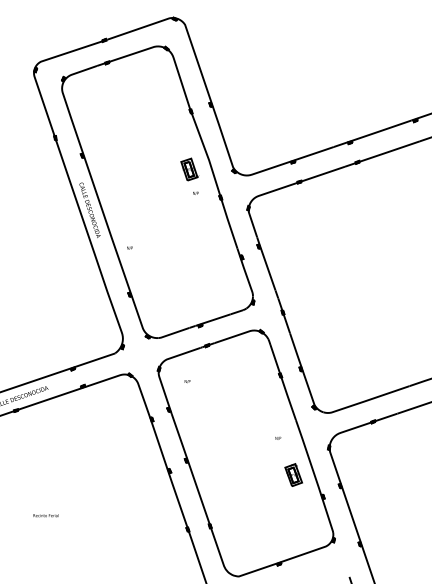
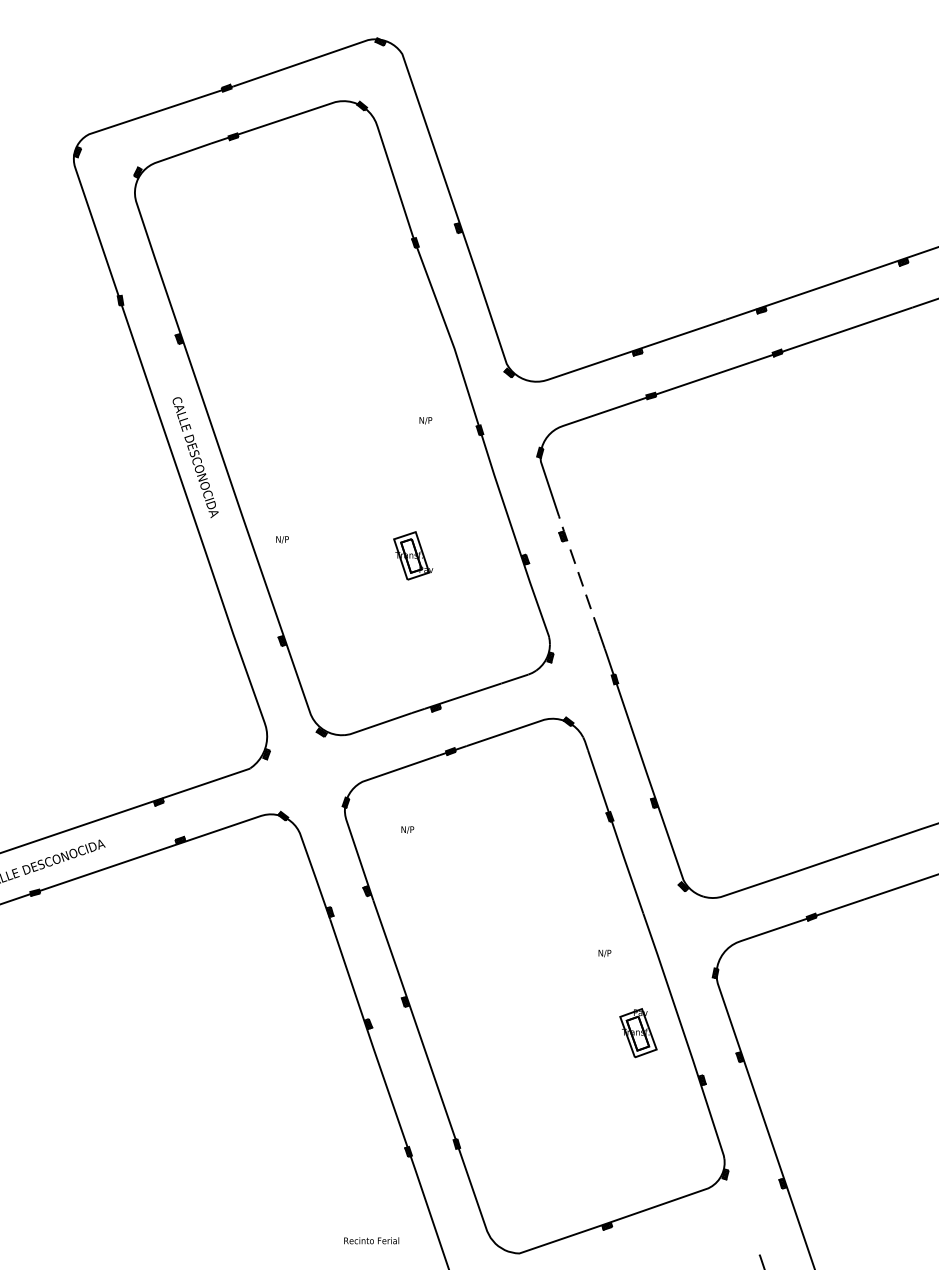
part: (189, 169) -> (411, 555), moved
line: (266, 263) -> (579, 573), solid -> dashed
text: (45, 515) -> (370, 1240), moved

